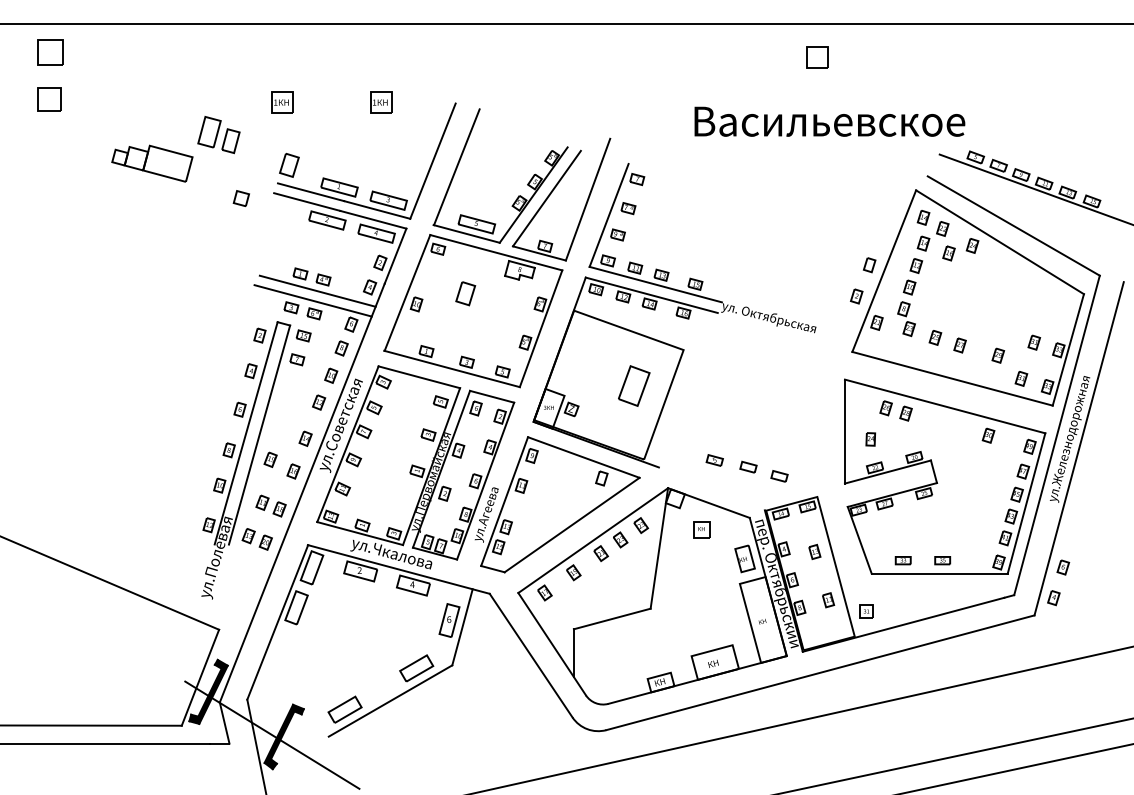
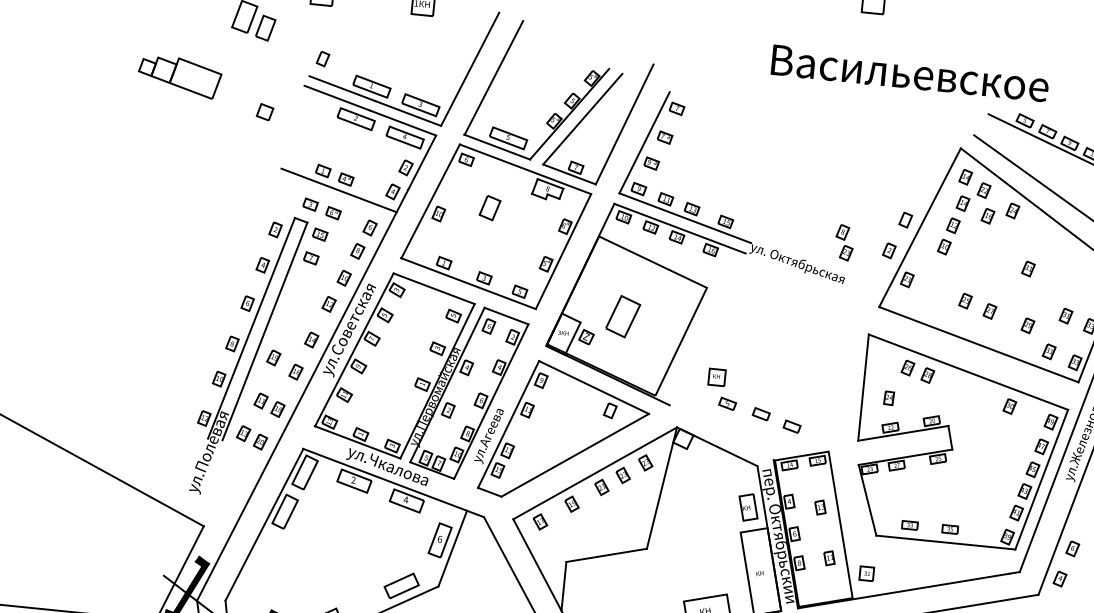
text: (829, 121) -> (909, 73), moved
part: (152, 163) -> (179, 76), moved
part: (289, 165) -> (323, 59), size x0.6
part: (240, 198) -> (264, 112), moved
line: (312, 300) -> (332, 199), removed
part: (993, 300) -> (1028, 268), added
part: (906, 319) -> (844, 243), moved
part: (634, 385) -> (623, 316), moved
part: (701, 529) -> (716, 377), moved

